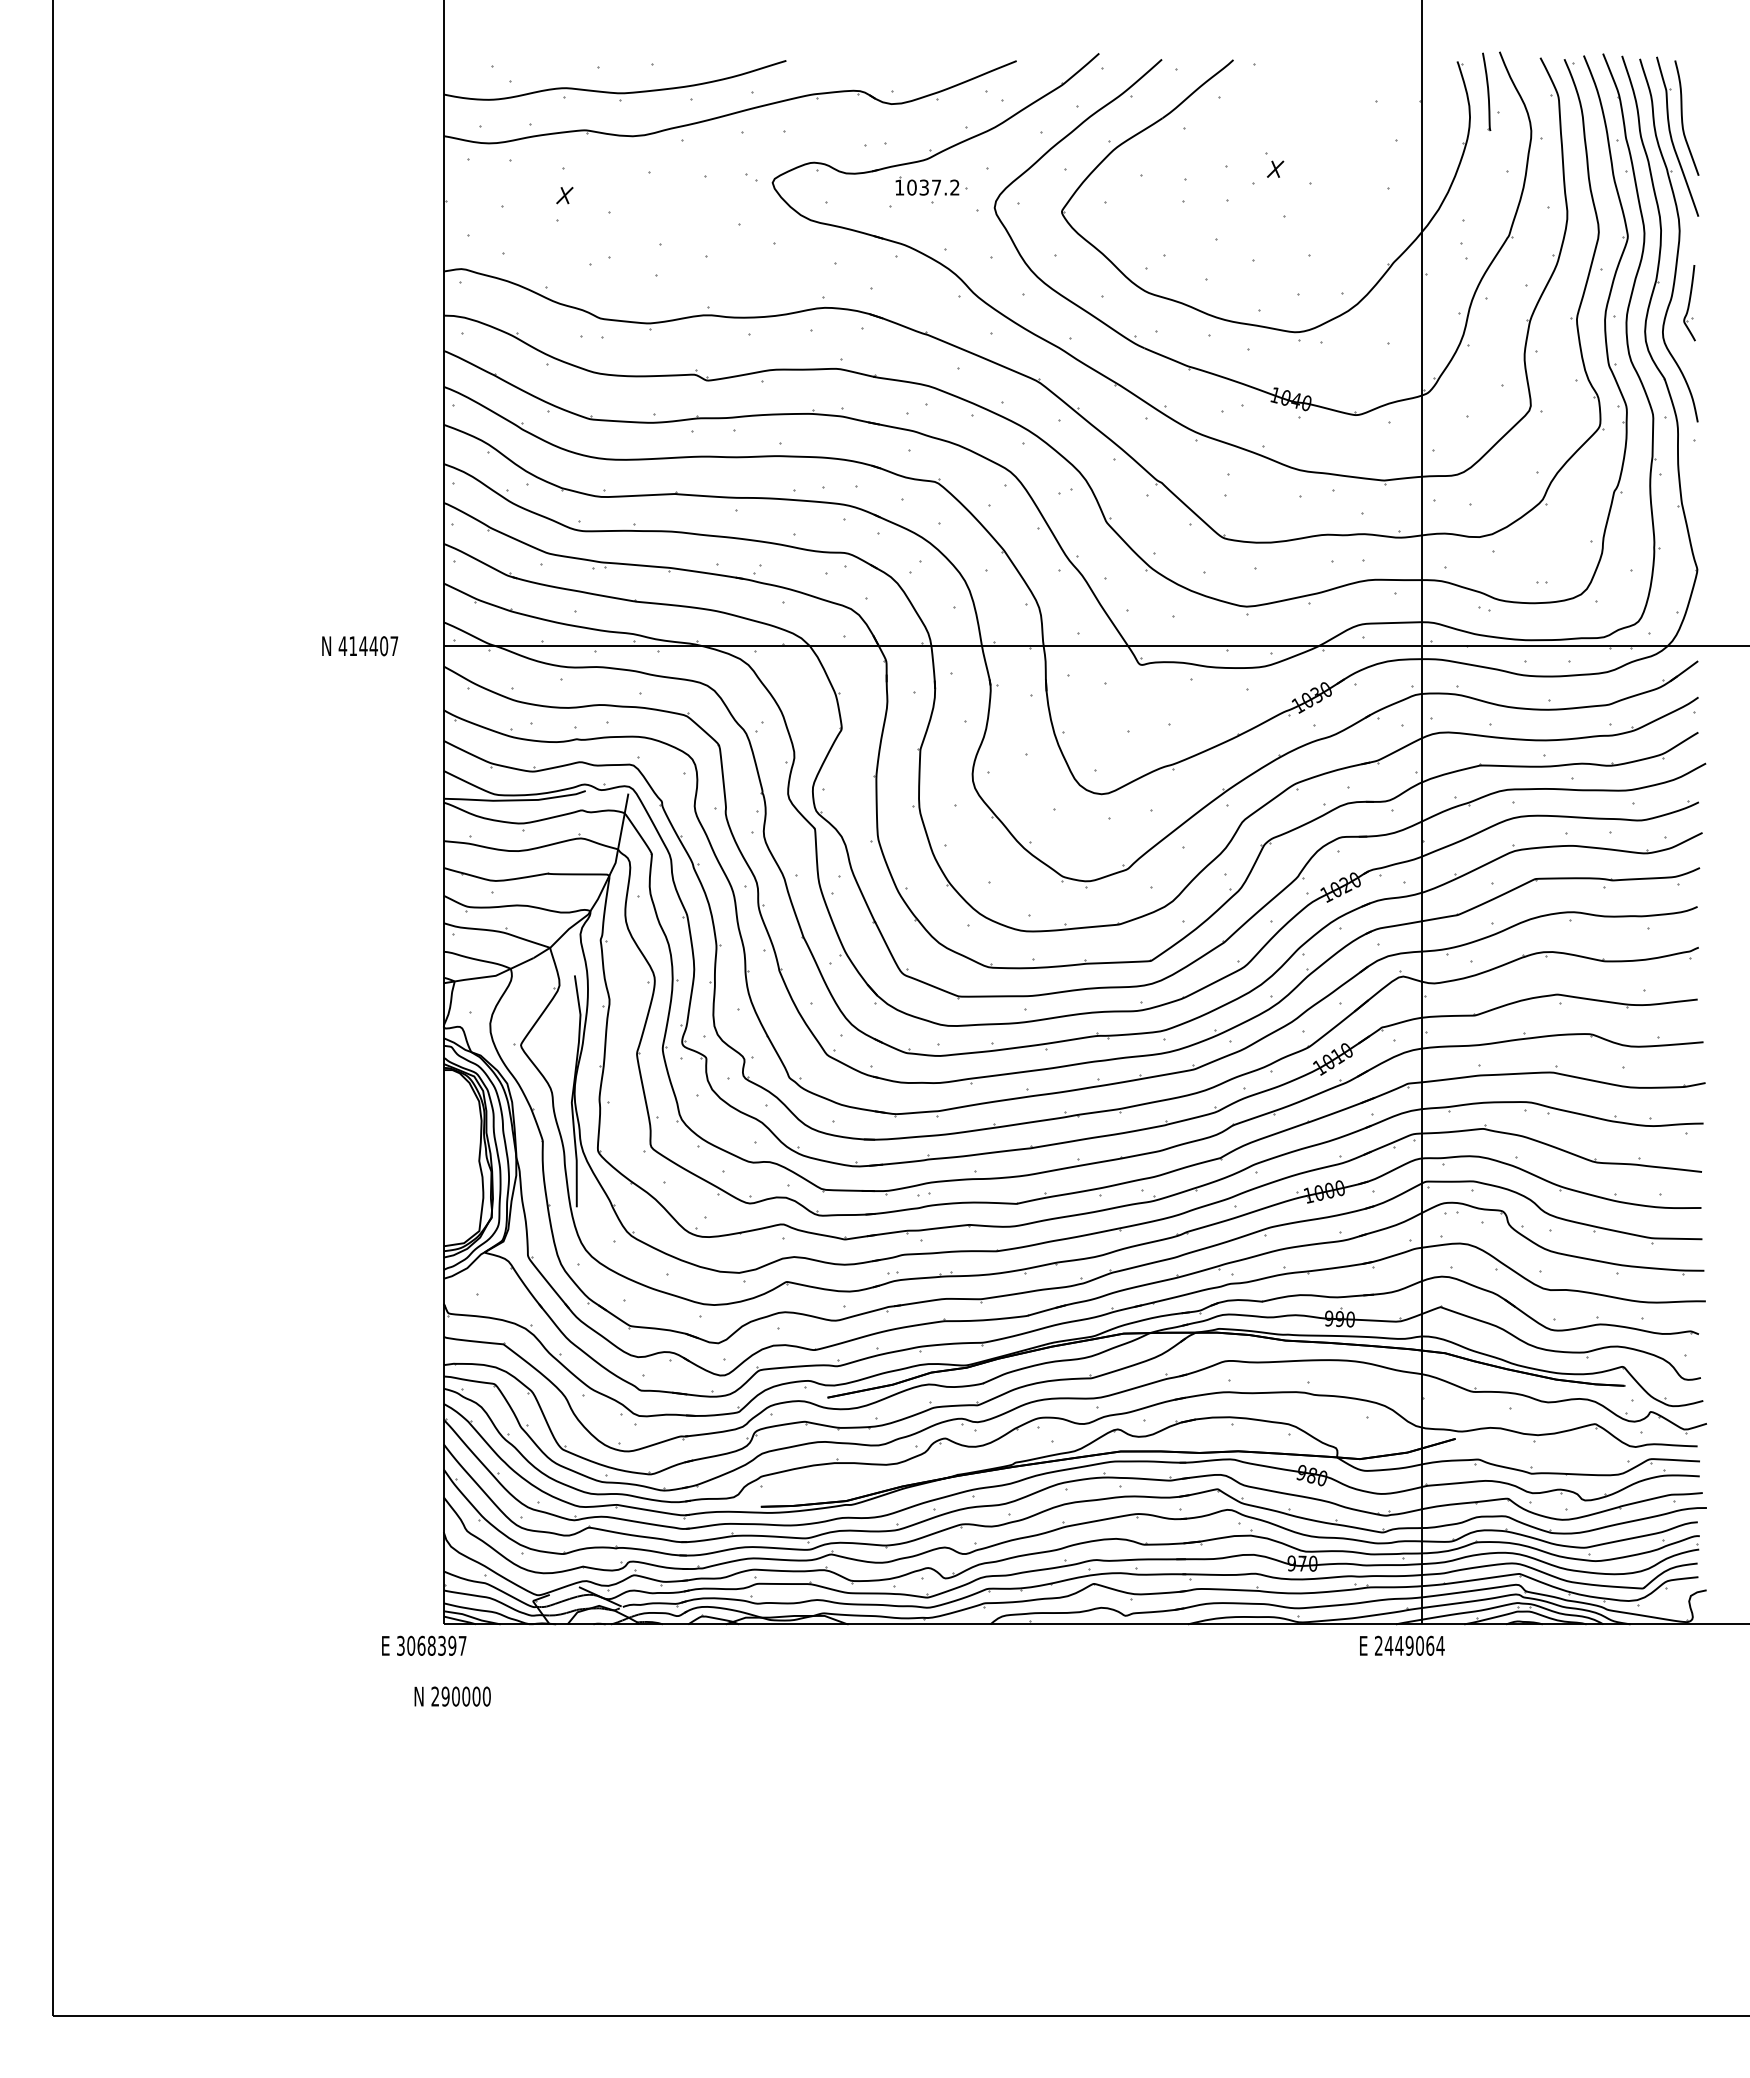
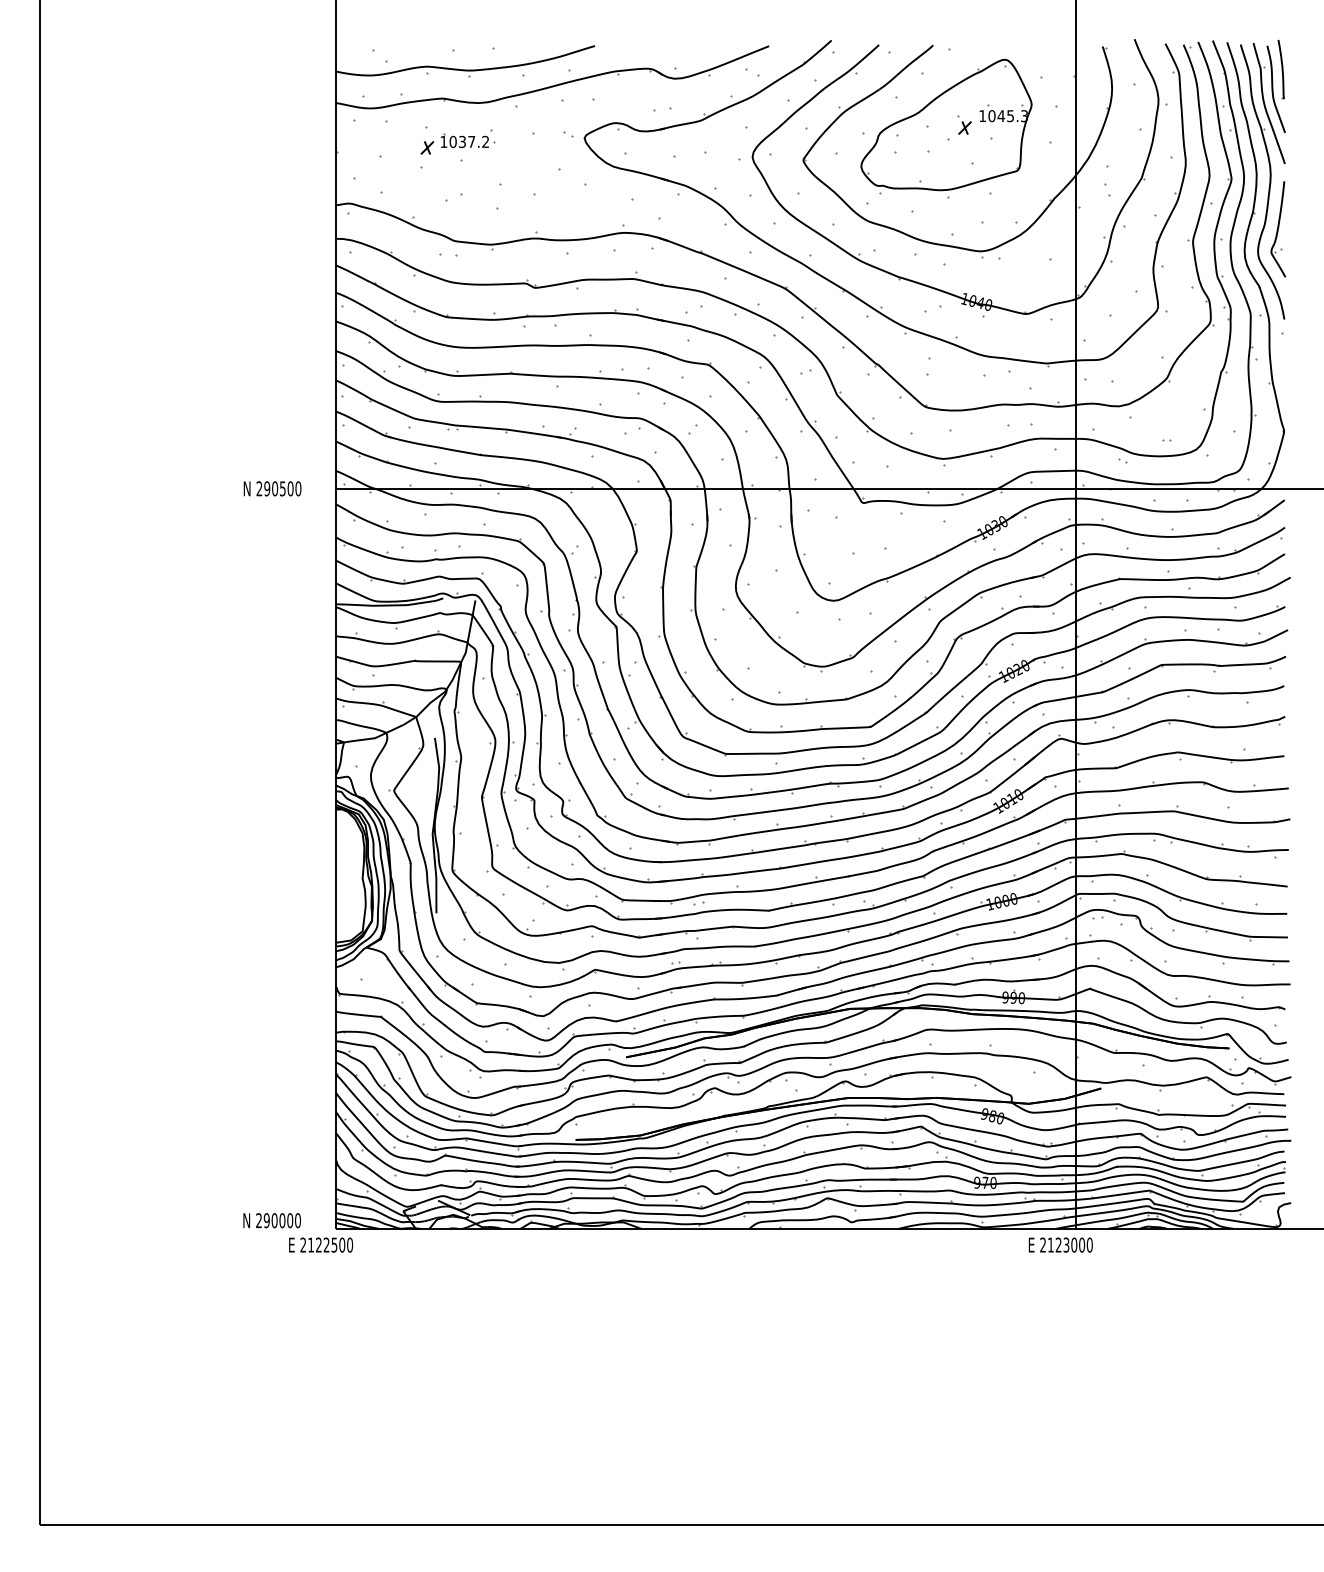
part: (1486, 91) -> (1281, 69), moved
part: (1250, 165) -> (946, 125), added
part: (931, 185) -> (467, 140), moved
part: (1689, 302) -> (1278, 228), size x1.67
text: (368, 646) -> (278, 489), 414407 -> 290500
text: (431, 1645) -> (326, 1244), 3068397 -> 2122500
text: (1414, 1645) -> (1070, 1244), 2449064 -> 2123000
text: (452, 1696) -> (272, 1220), moved

